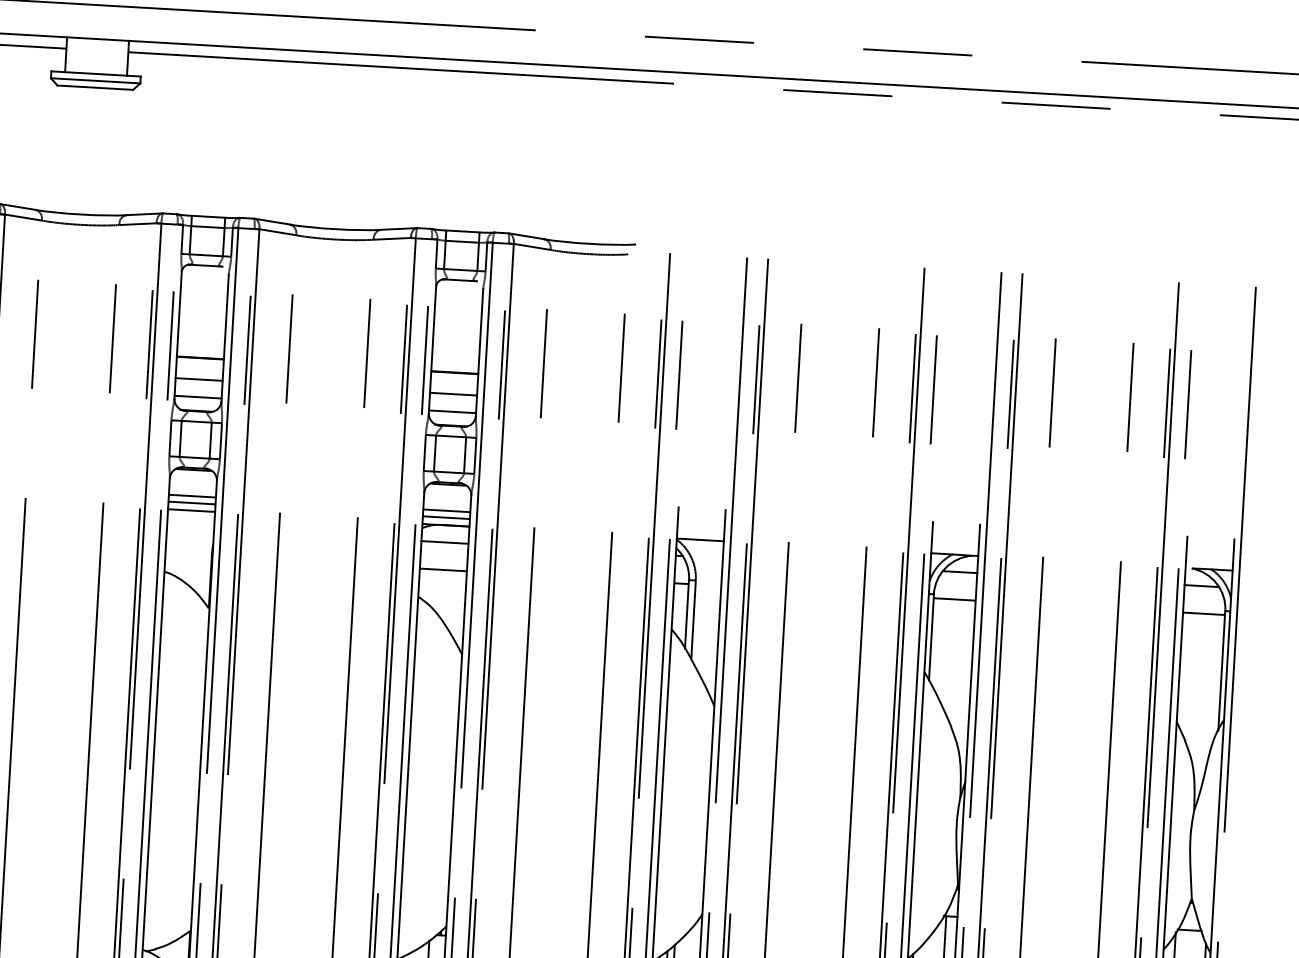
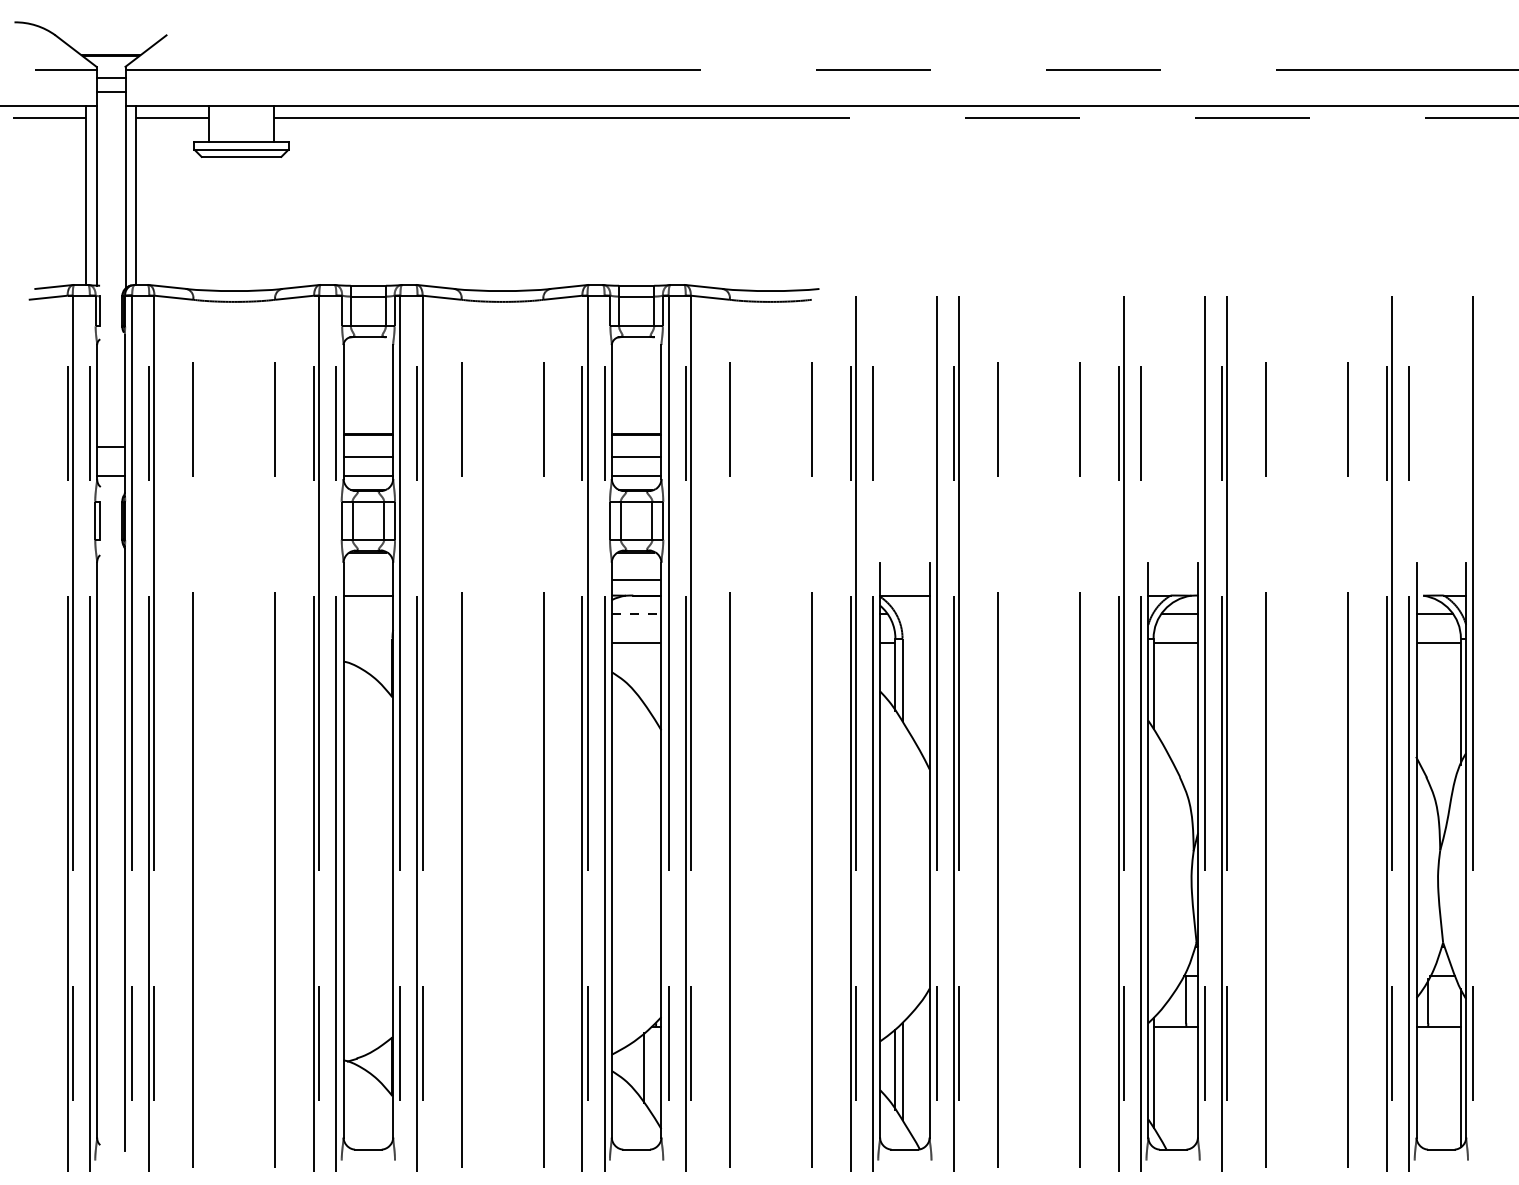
line: (192, 496) -> (368, 580), removed
line: (192, 502) -> (368, 587), removed
line: (446, 517) -> (636, 587), removed
line: (444, 542) -> (636, 613), solid -> dashed

